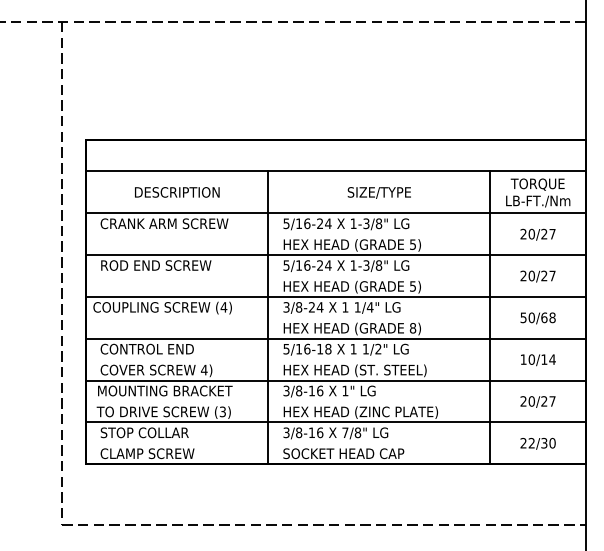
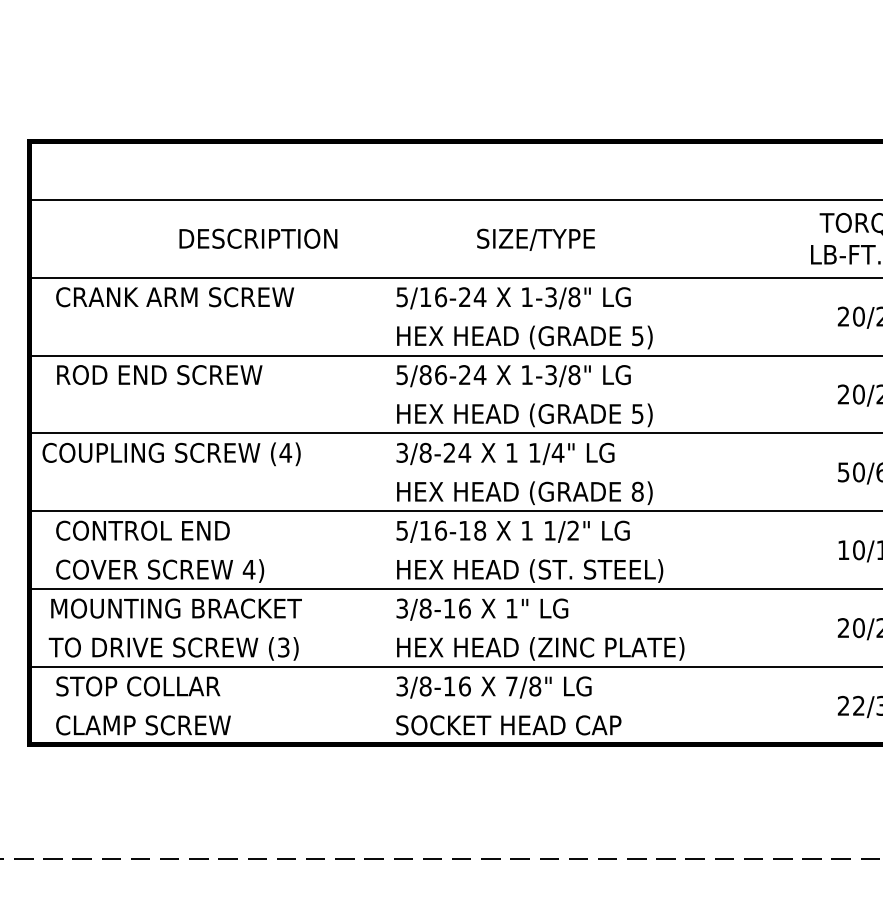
text: (177, 192) -> (258, 239), moved
text: (378, 192) -> (534, 239), moved
text: (299, 265) -> (426, 374), 5/16-24 -> 5/86-24
line: (268, 317) -> (368, 471), removed
line: (490, 317) -> (782, 471), removed

